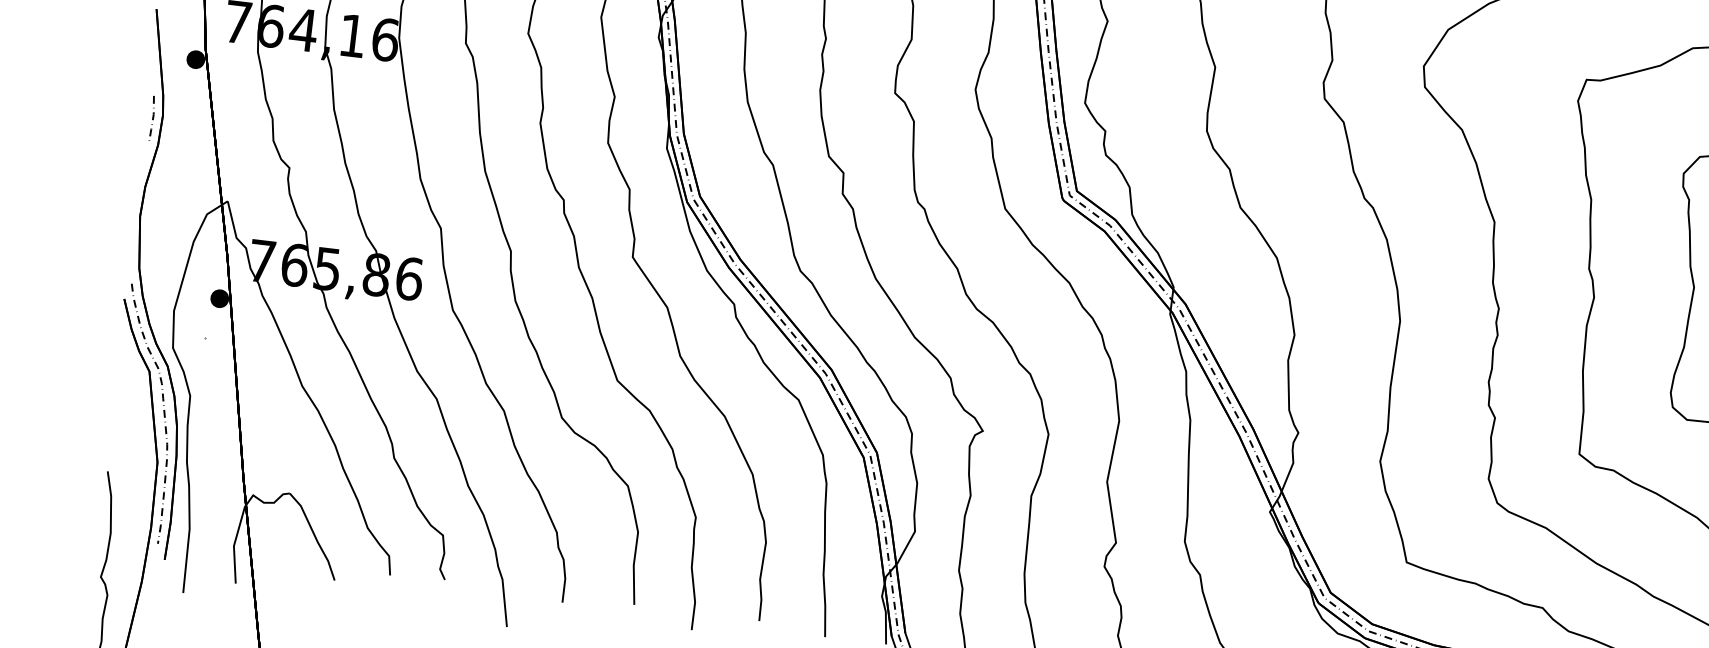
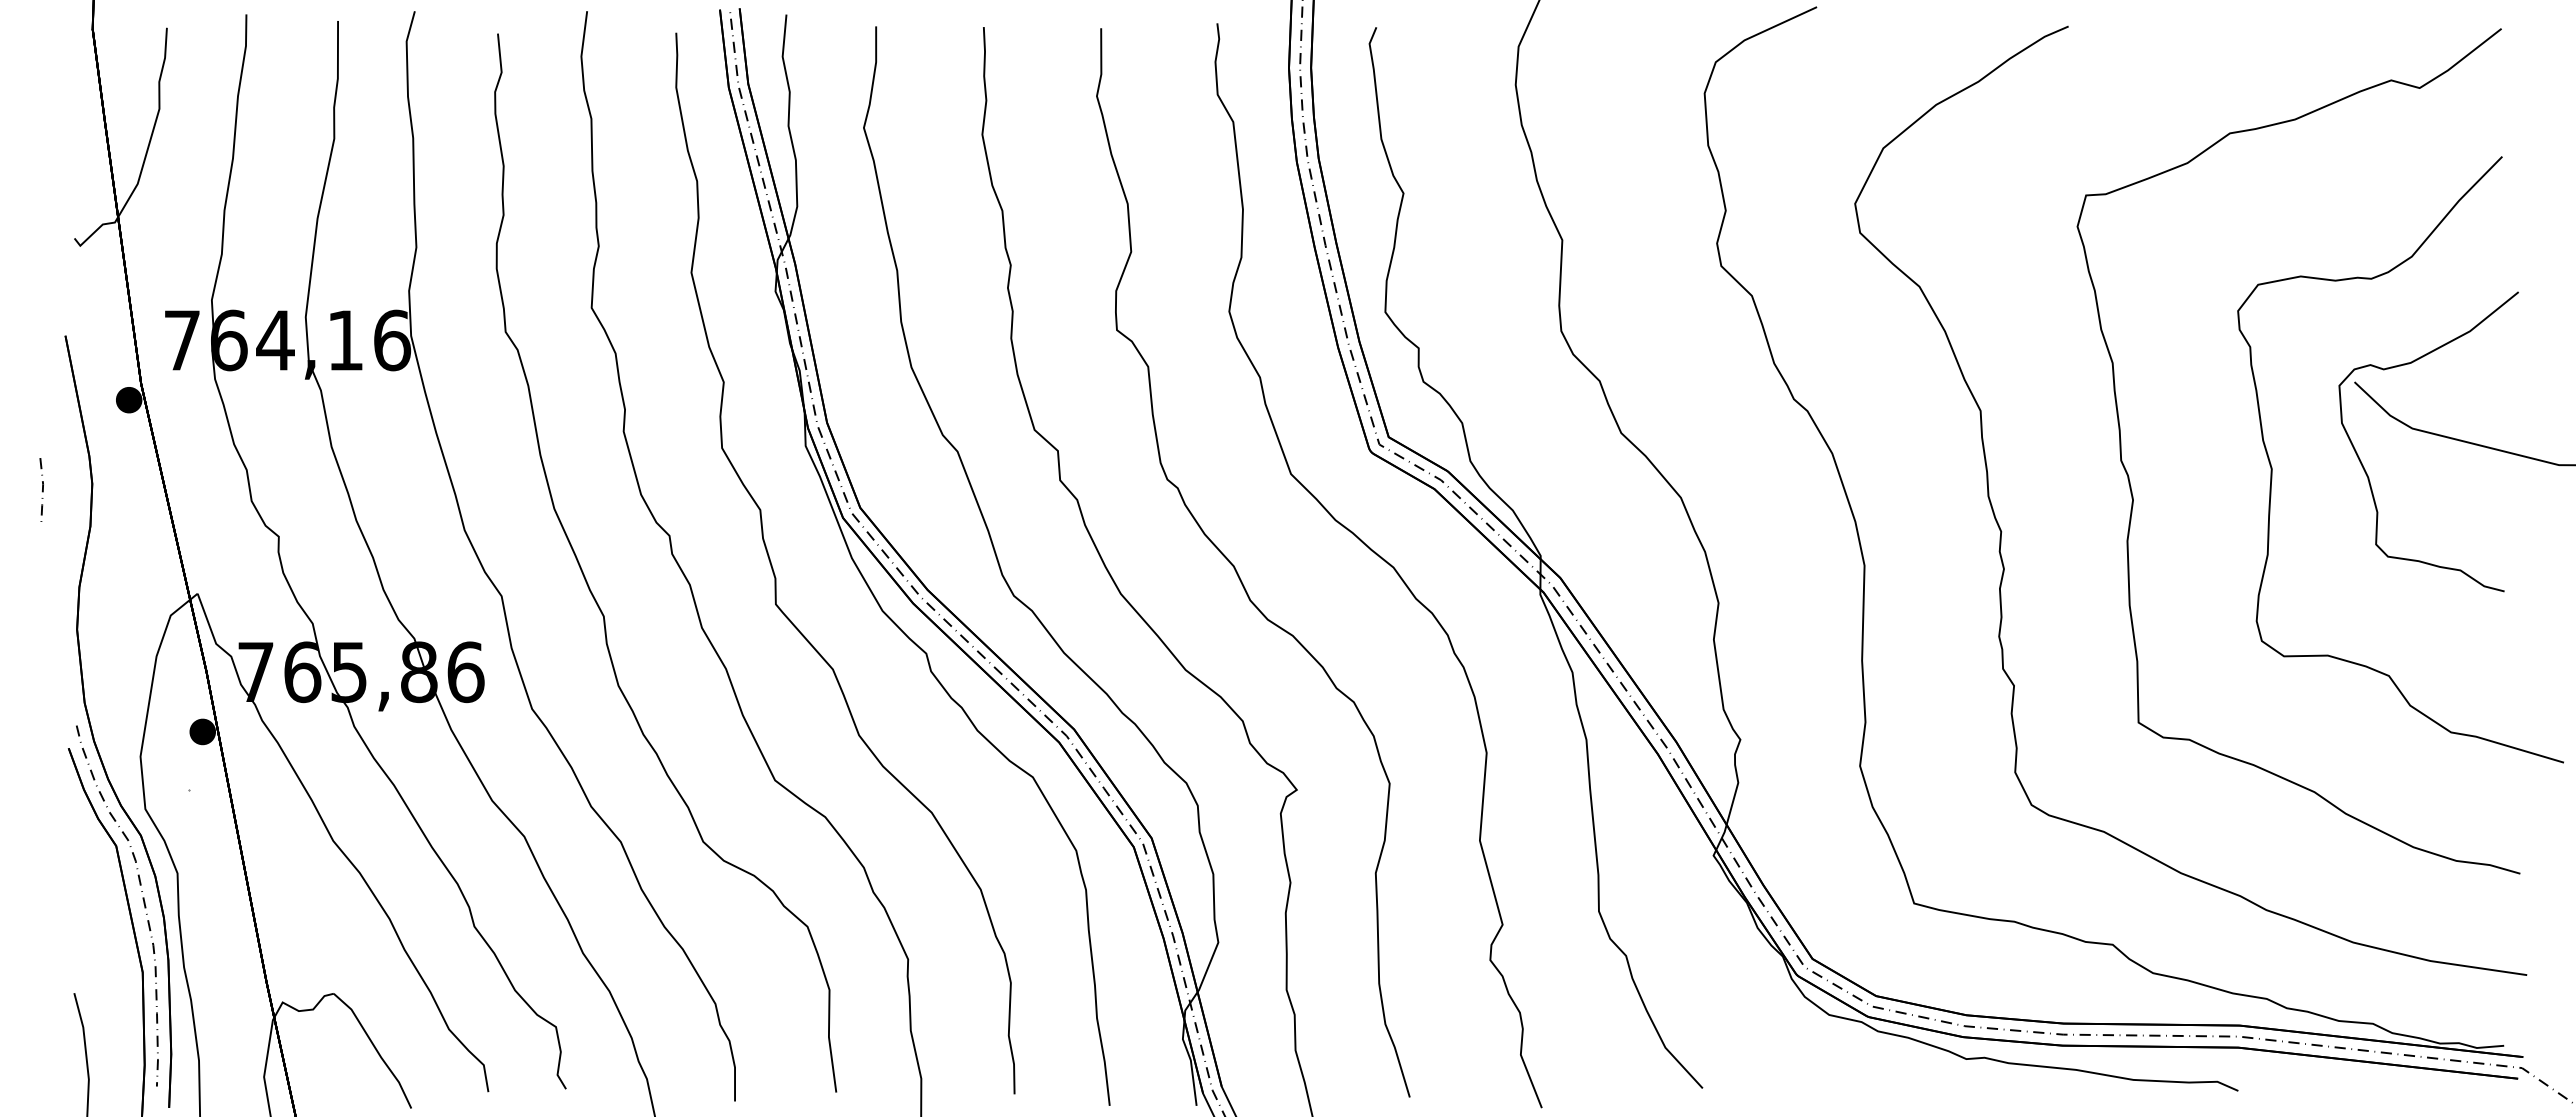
line: (152, 118) -> (42, 489), moved

